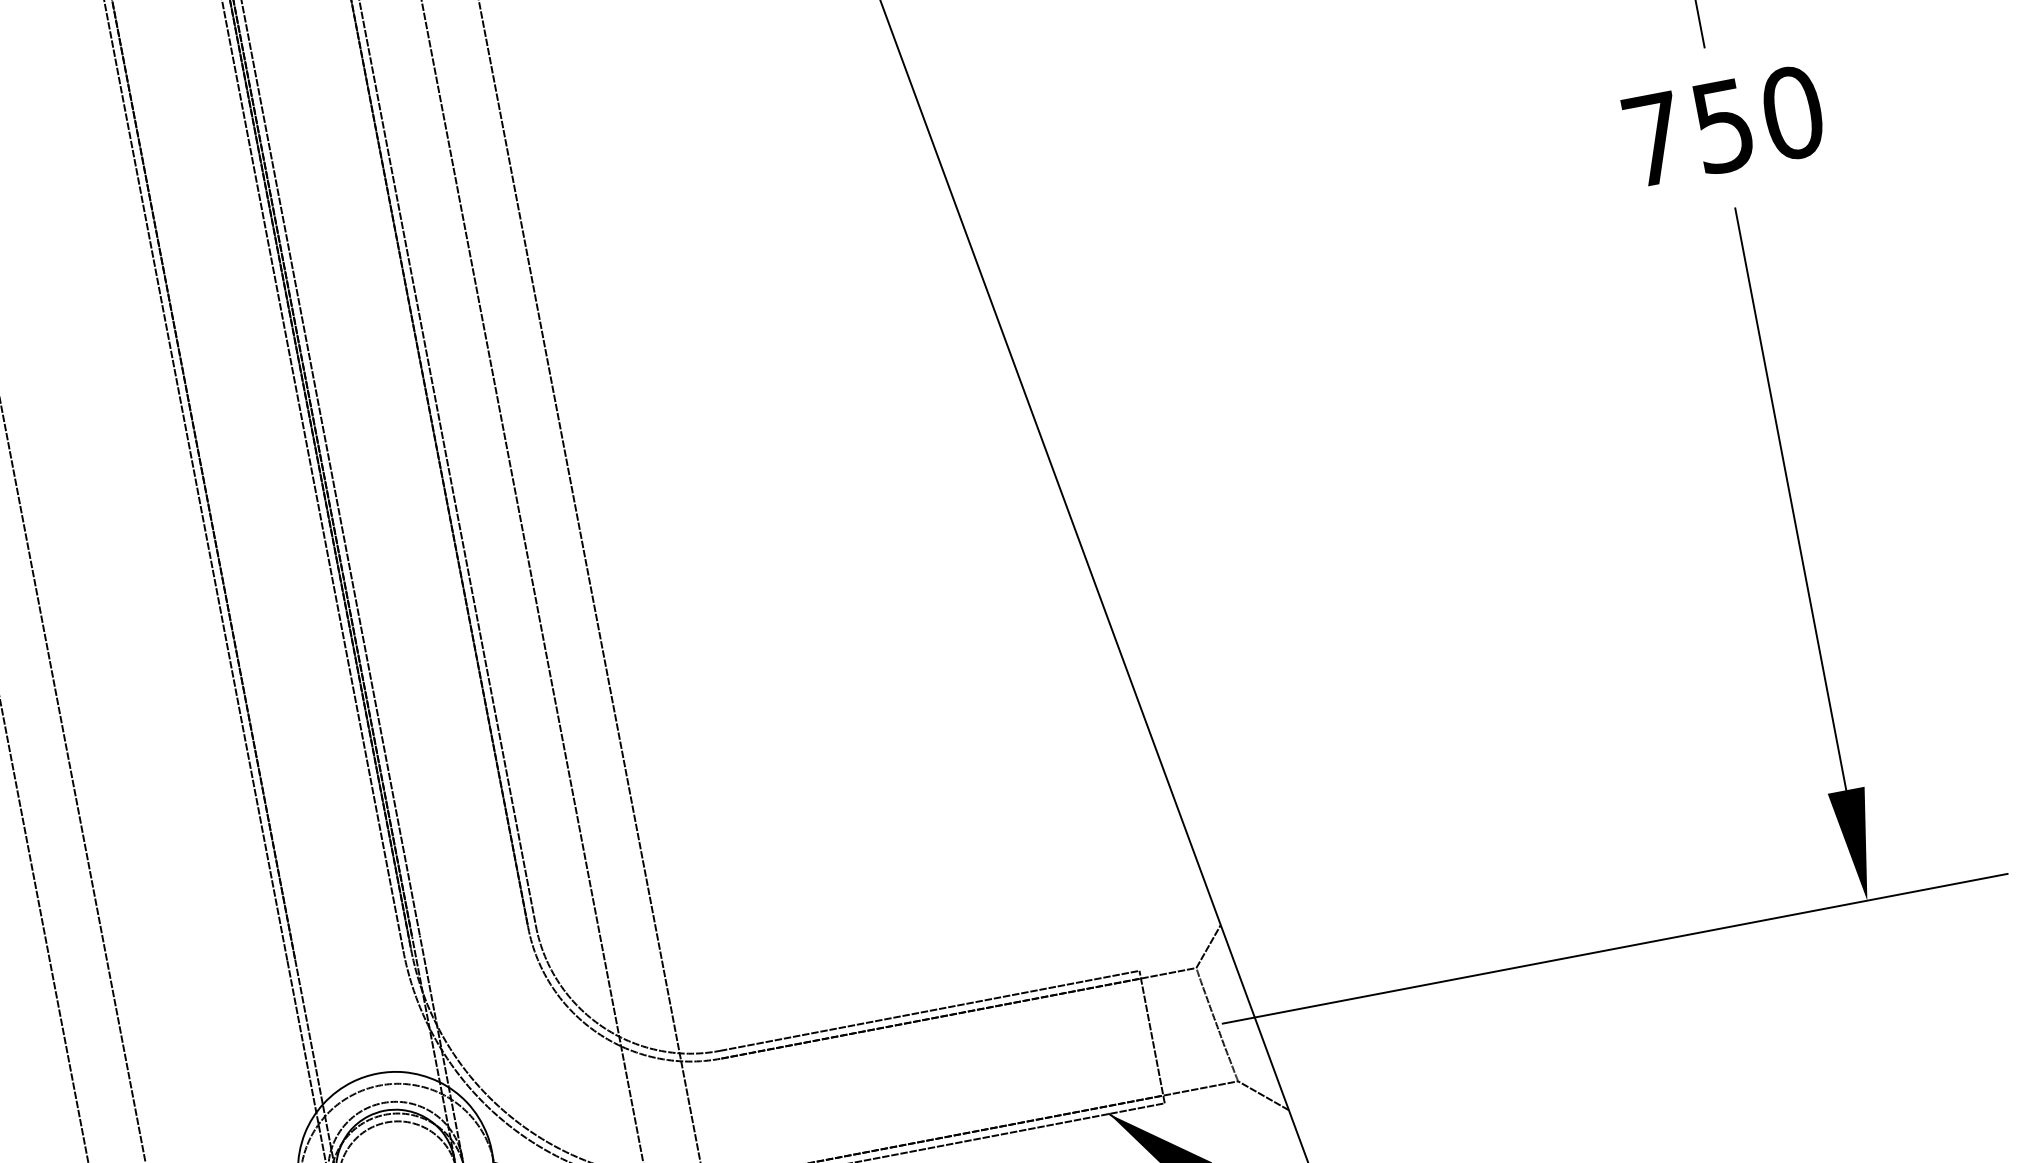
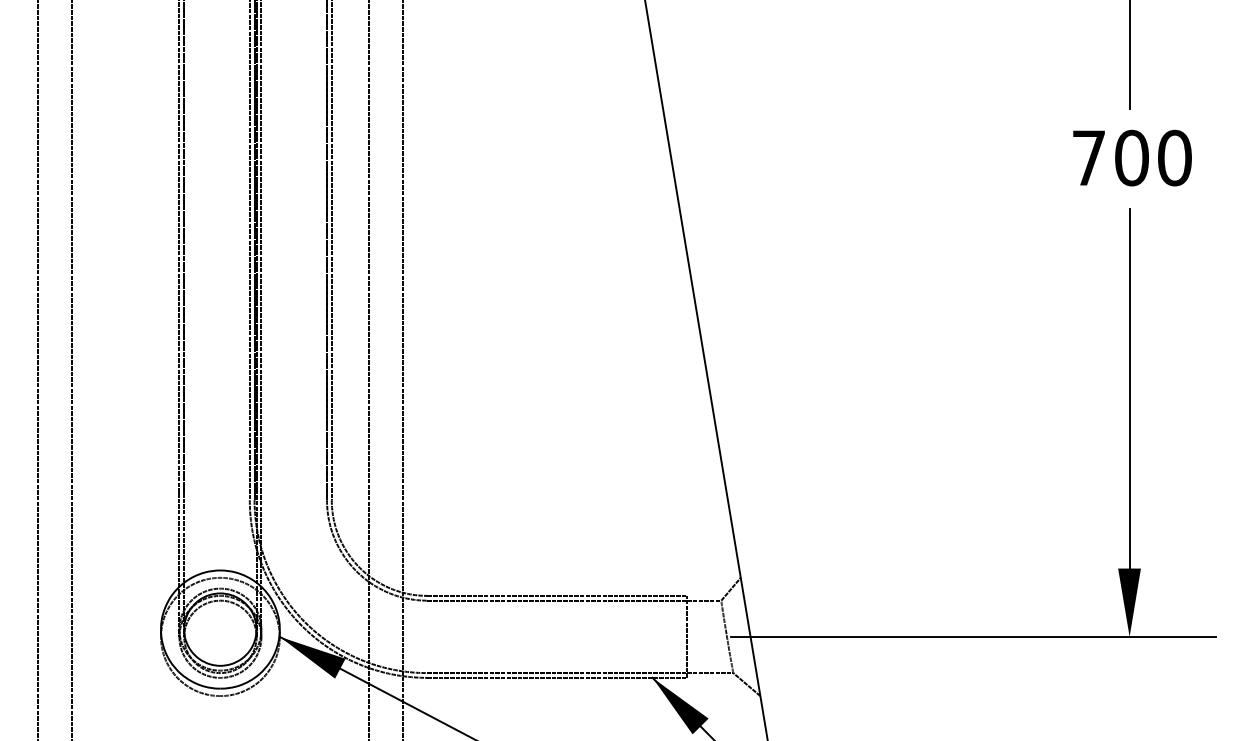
text: (1722, 125) -> (1131, 157), 750 -> 700

